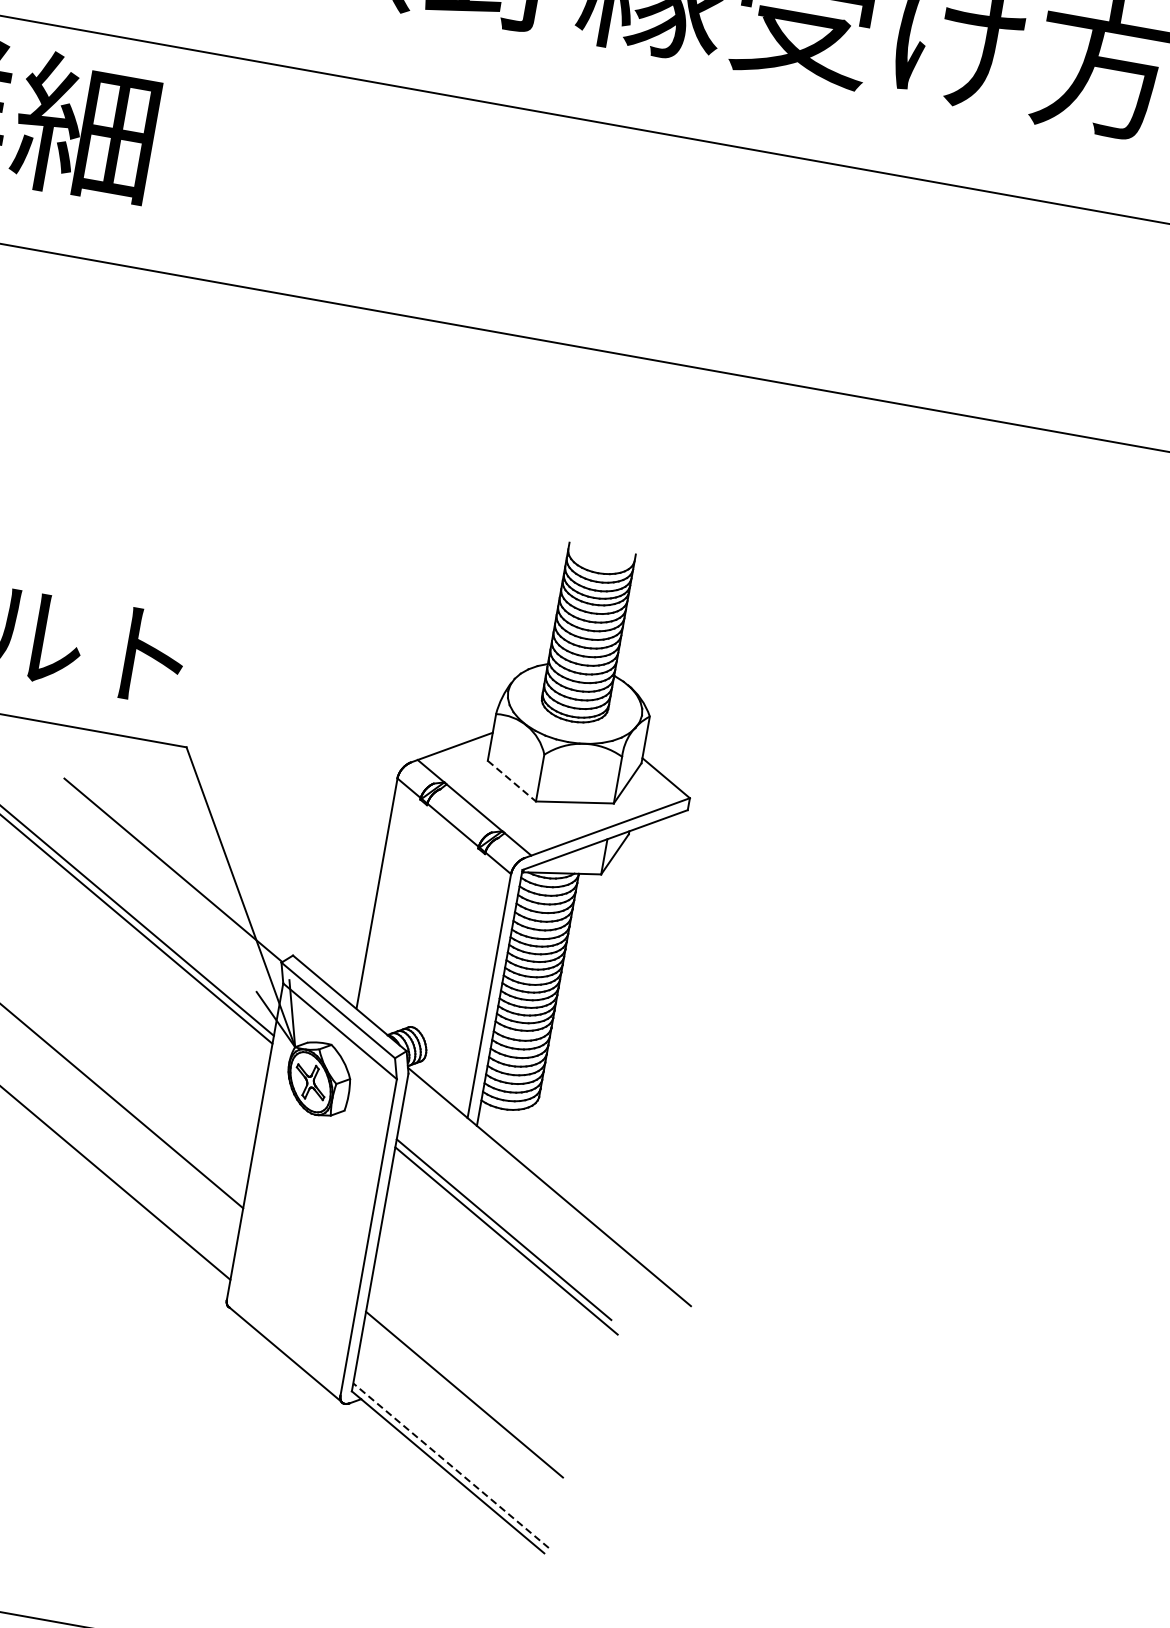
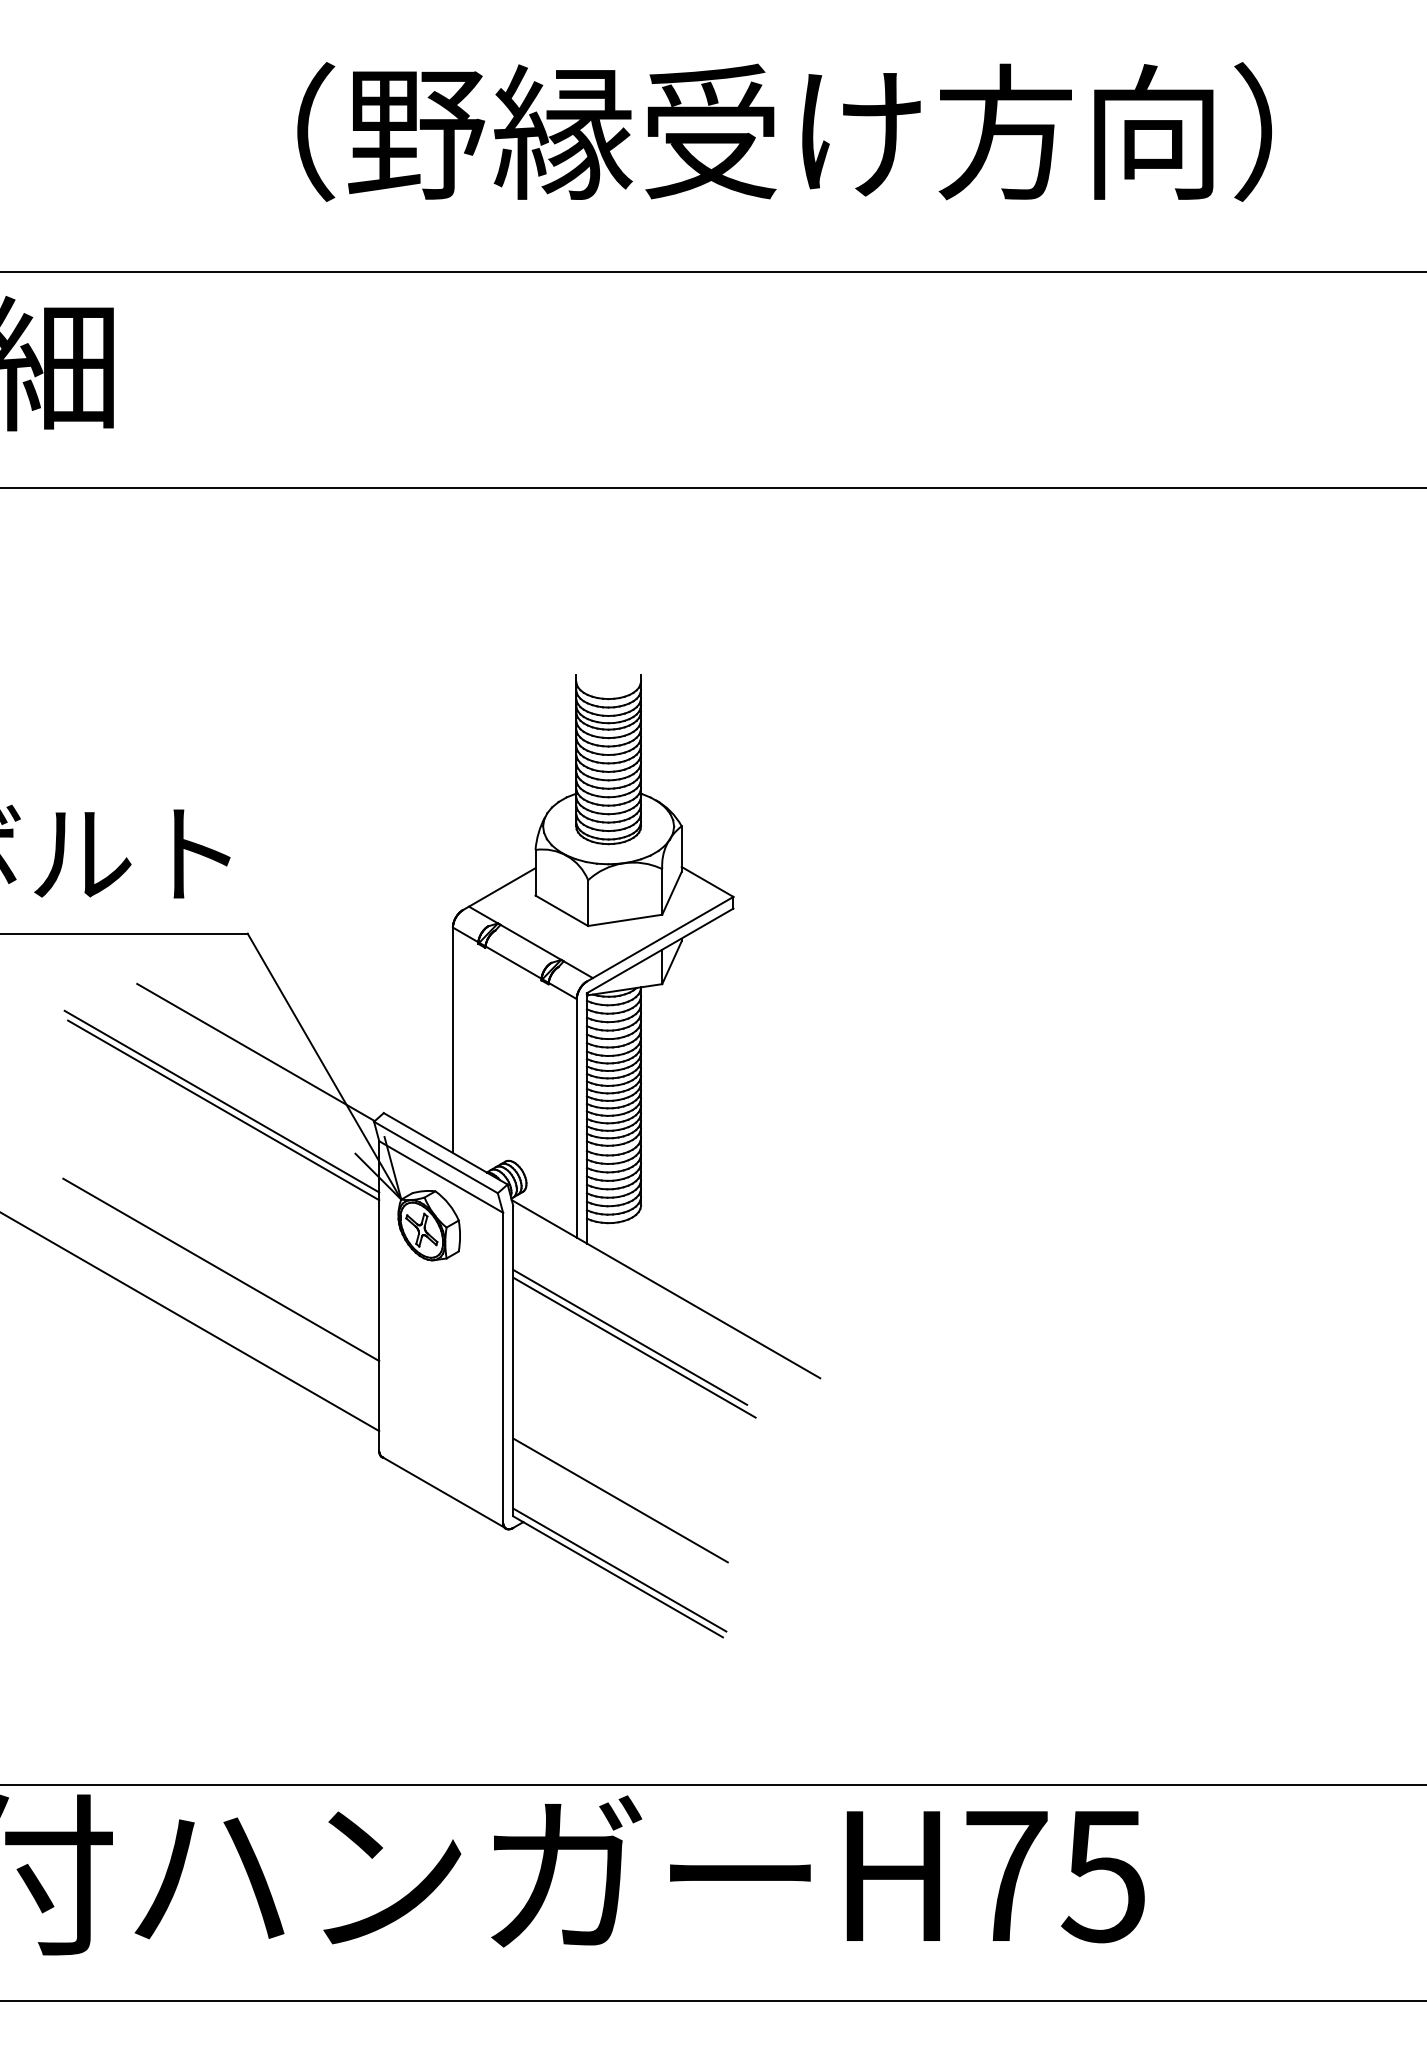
line: (512, 781) -> (562, 911), dashed -> solid
line: (450, 1465) -> (619, 1569), dashed -> solid

